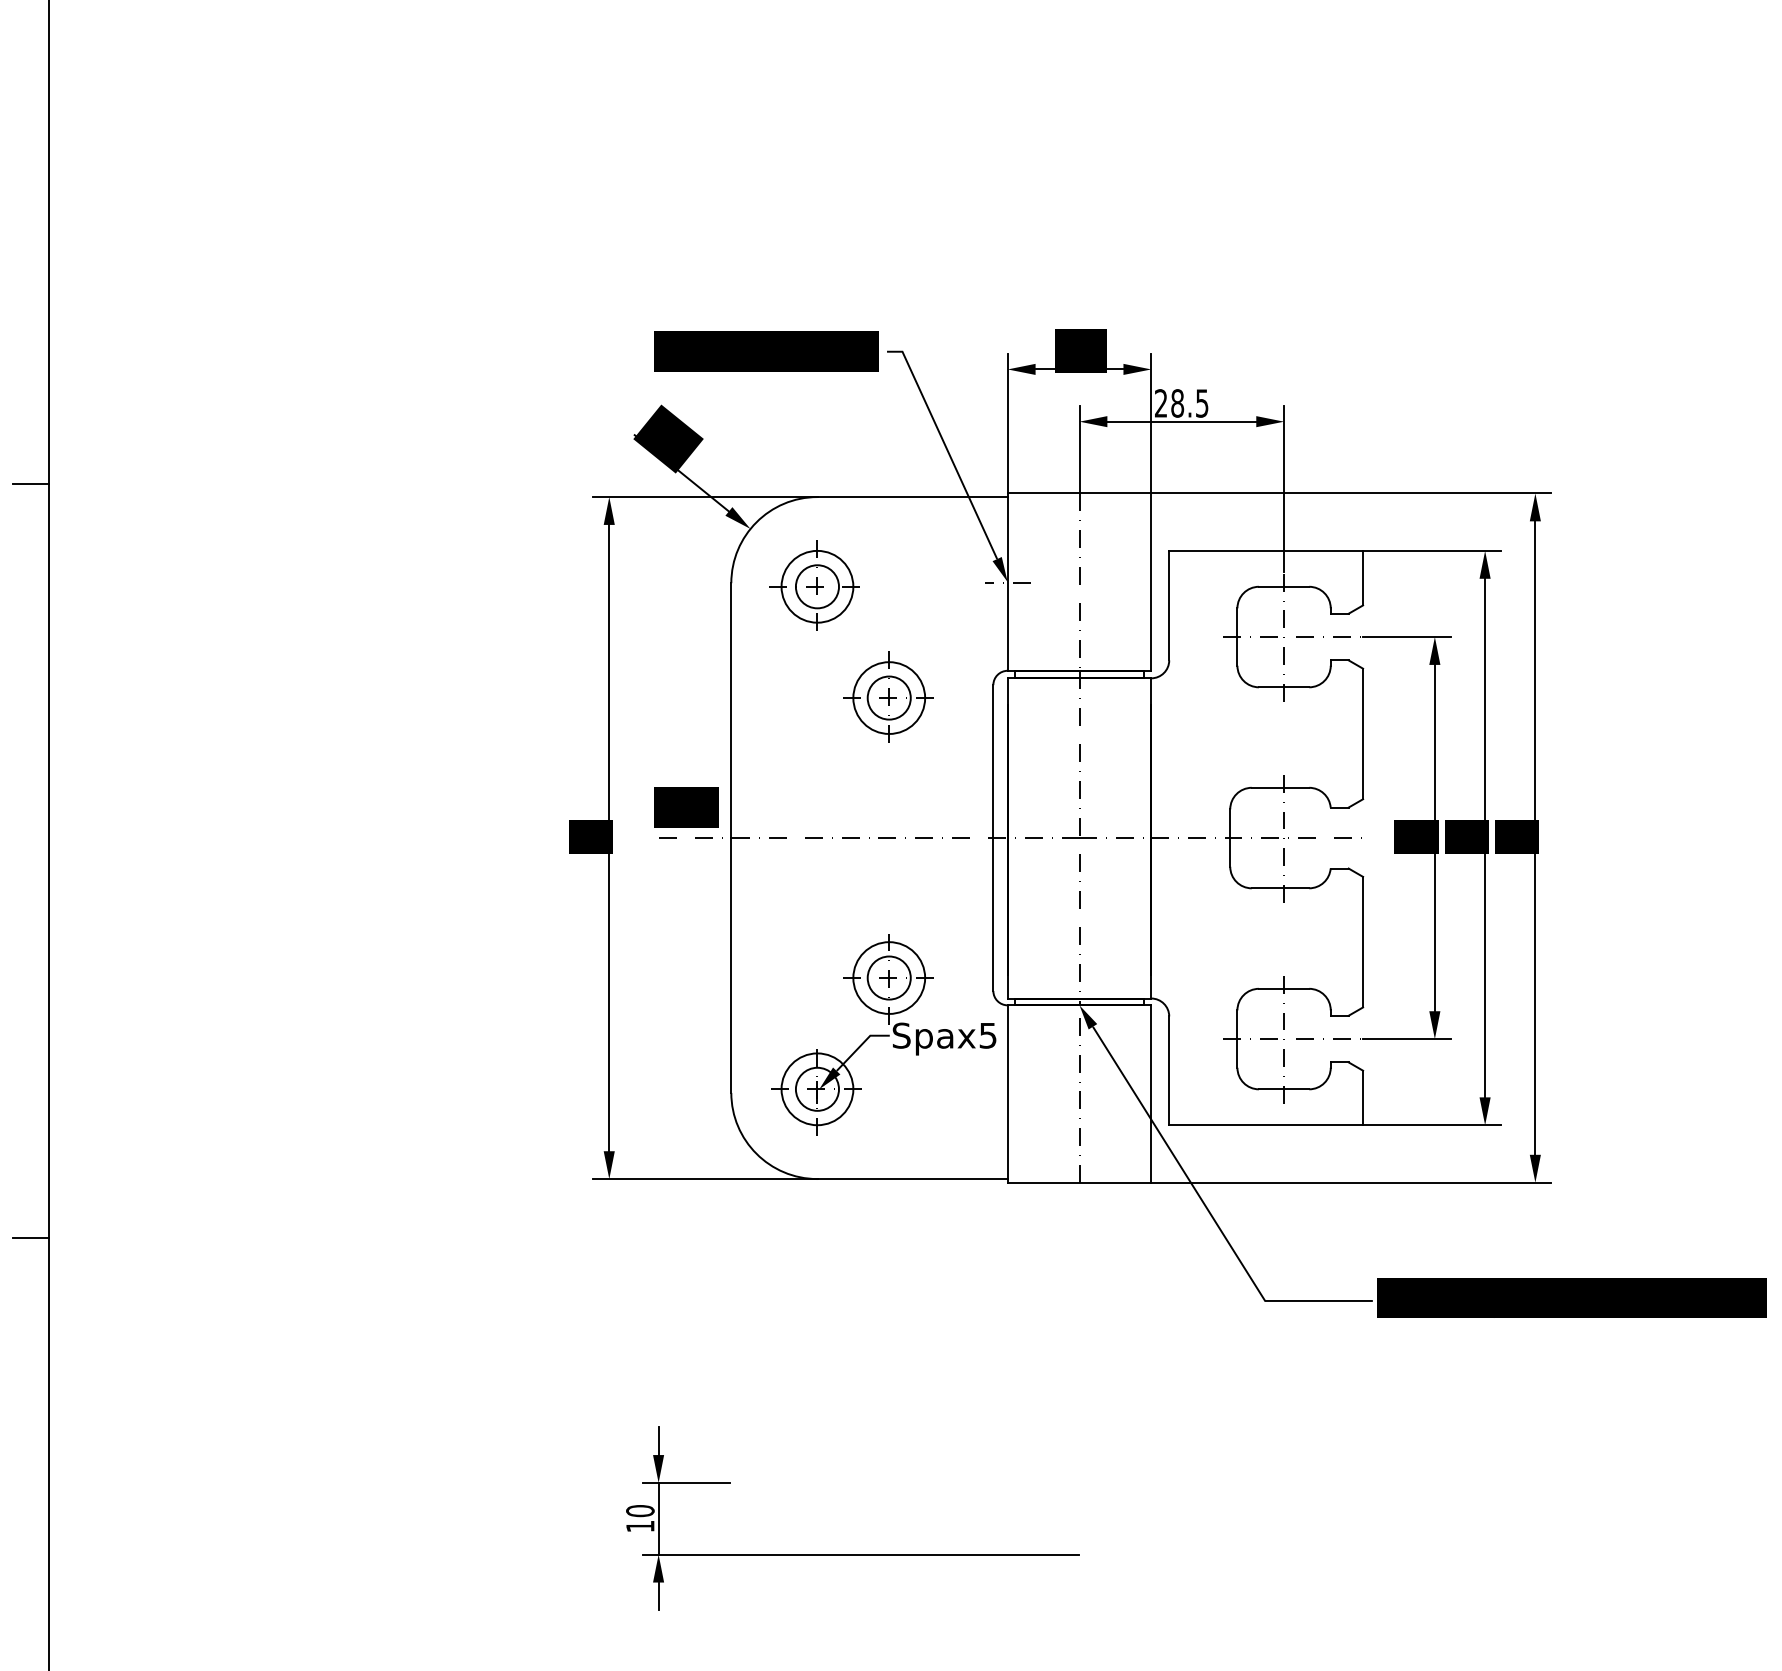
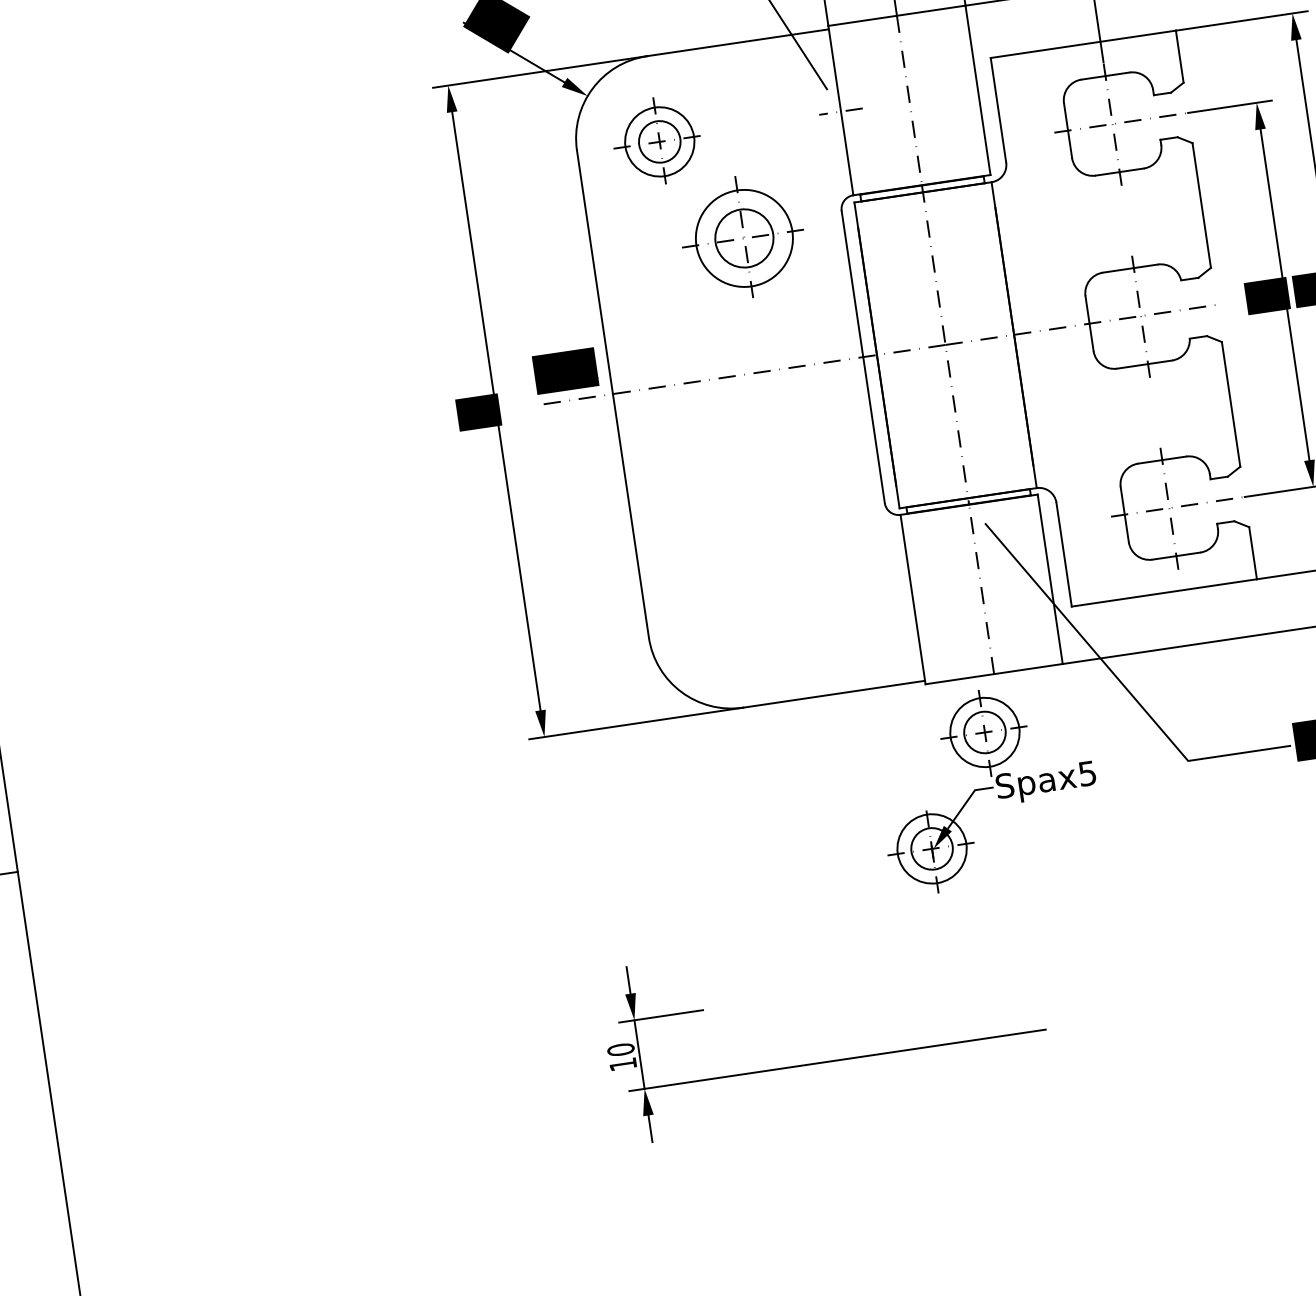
fill: (999, 569) -> (831, 99), removed
part: (888, 696) -> (743, 236), size x1.4
fill: (1088, 1017) -> (979, 515), removed
part: (883, 1034) -> (987, 787), moved

